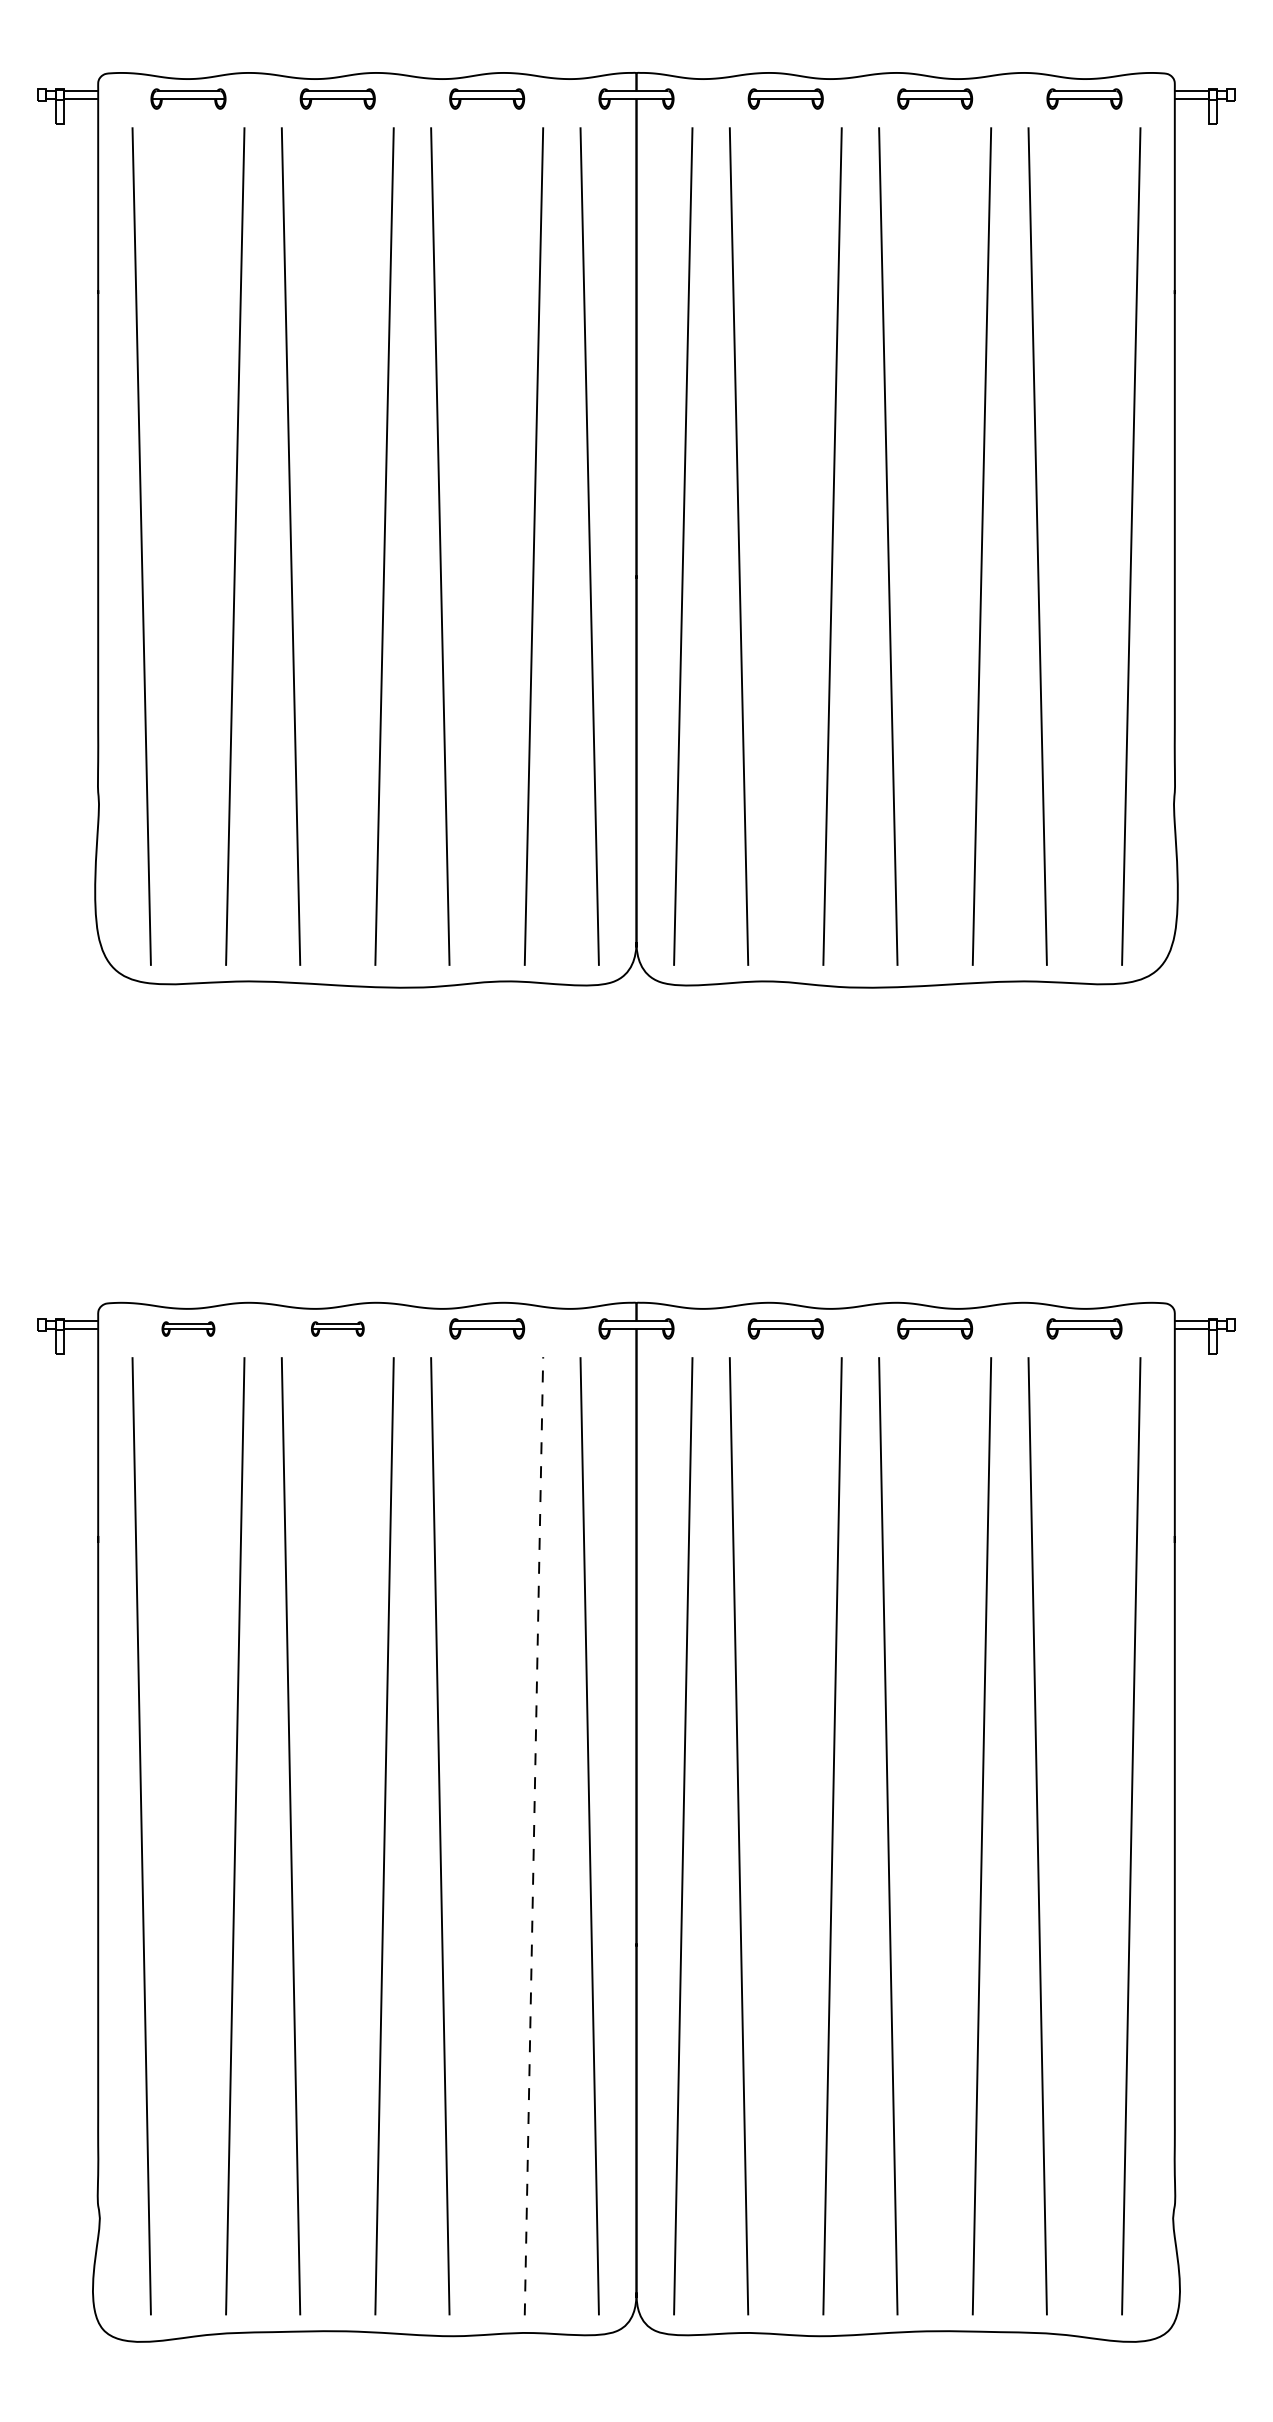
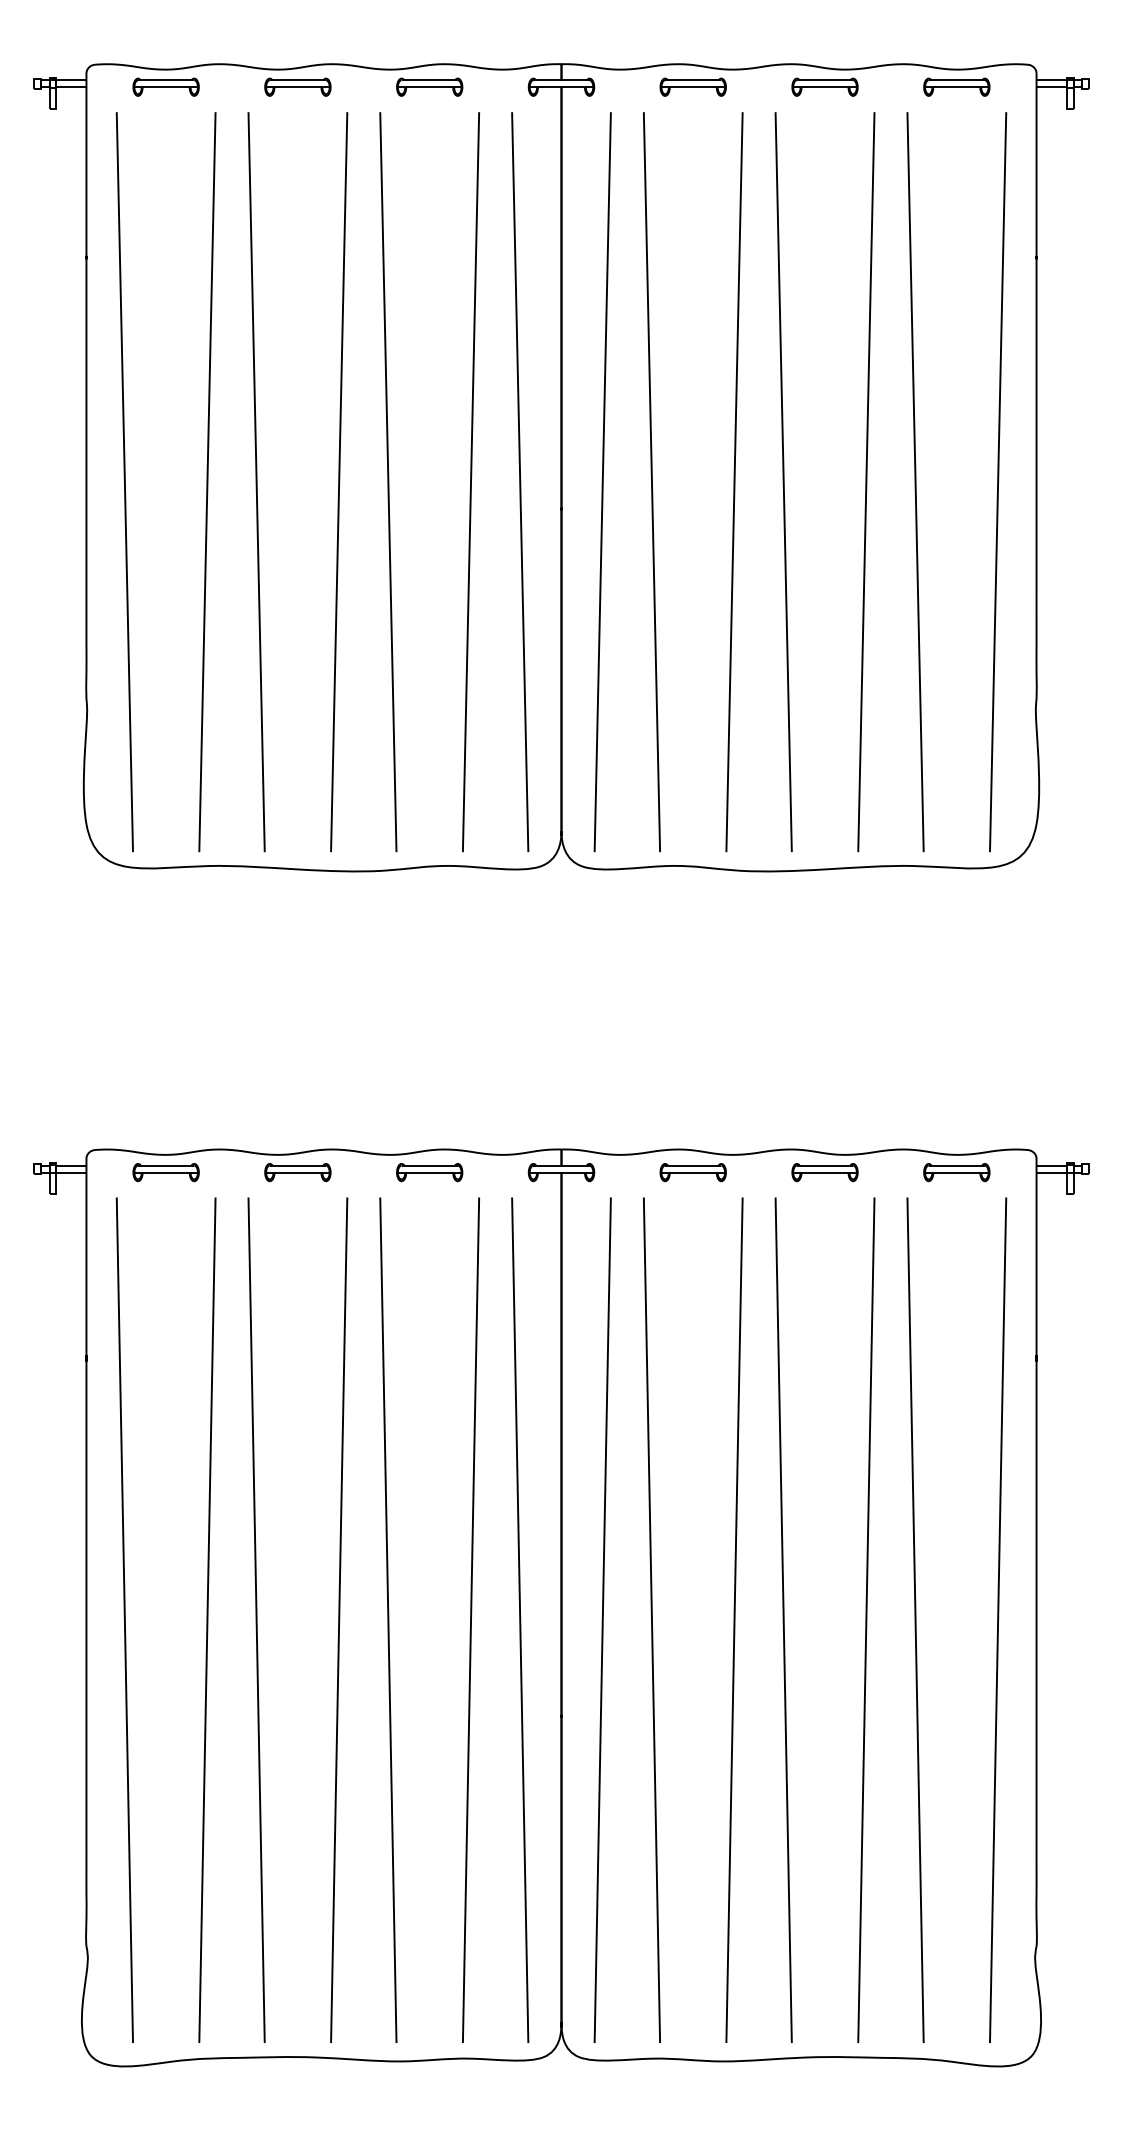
part: (187, 1328) -> (165, 1172), size x1.43
part: (337, 1328) -> (297, 1172), size x1.43
line: (534, 1836) -> (471, 1620), dashed -> solid

